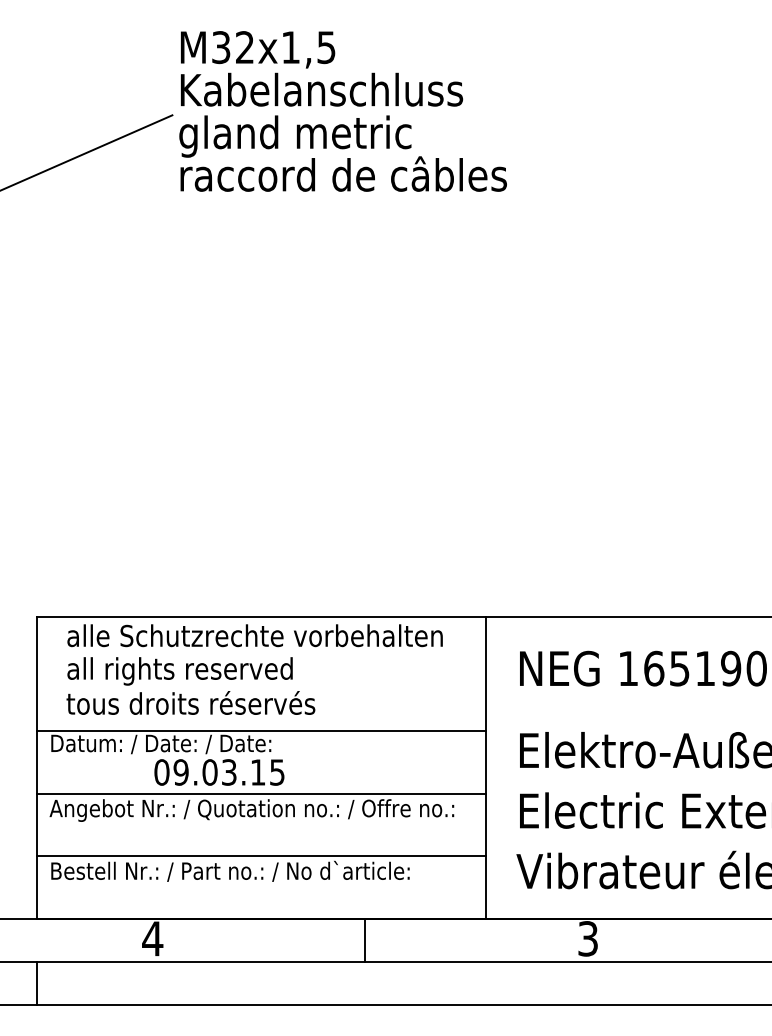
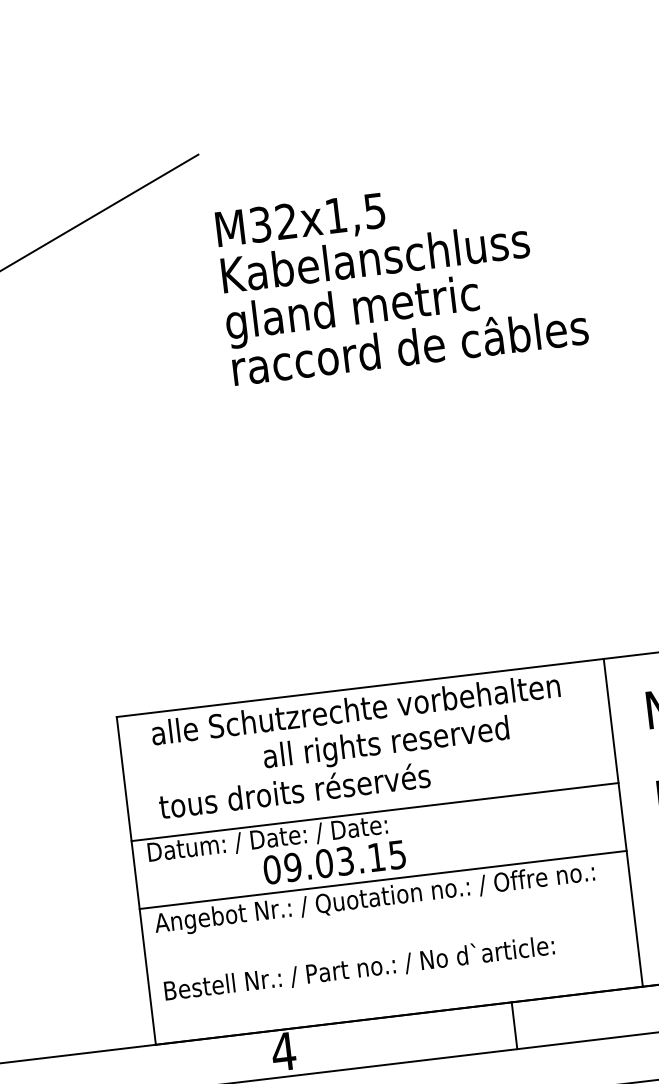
text: (342, 111) -> (400, 278), moved
text: (179, 671) -> (385, 745), moved
line: (261, 856) -> (391, 948), removed

